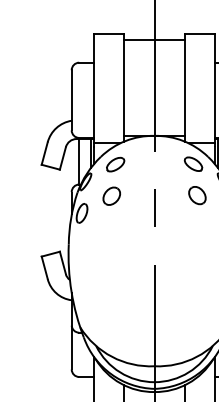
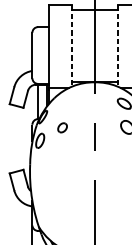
line: (124, 87) -> (72, 45), solid -> dashed
line: (184, 87) -> (117, 45), solid -> dashed
part: (115, 164) -> (65, 103), removed
part: (111, 195) -> (62, 127), size x0.7

